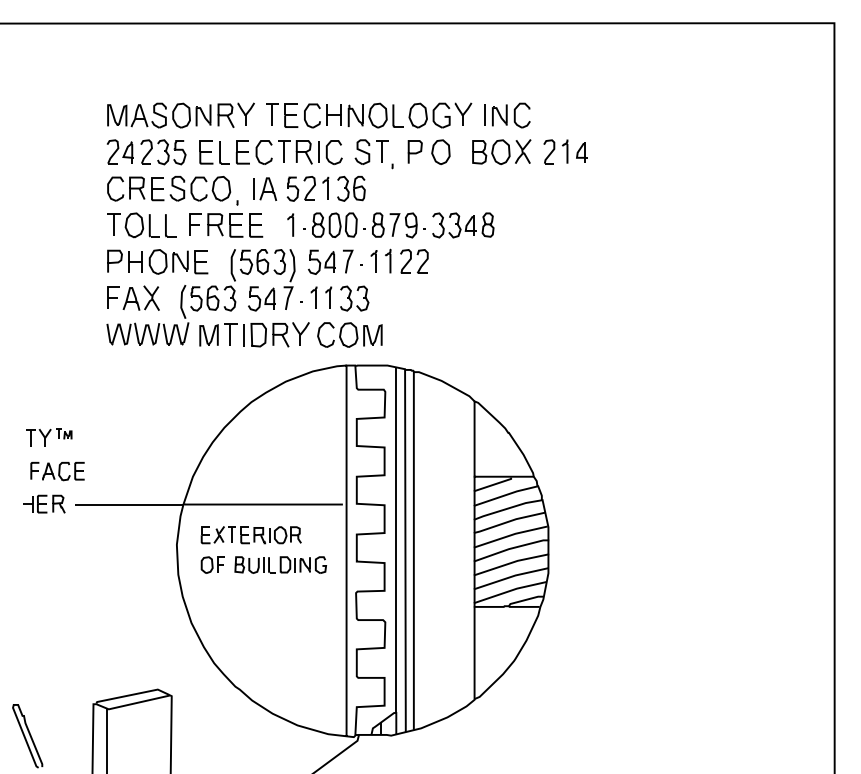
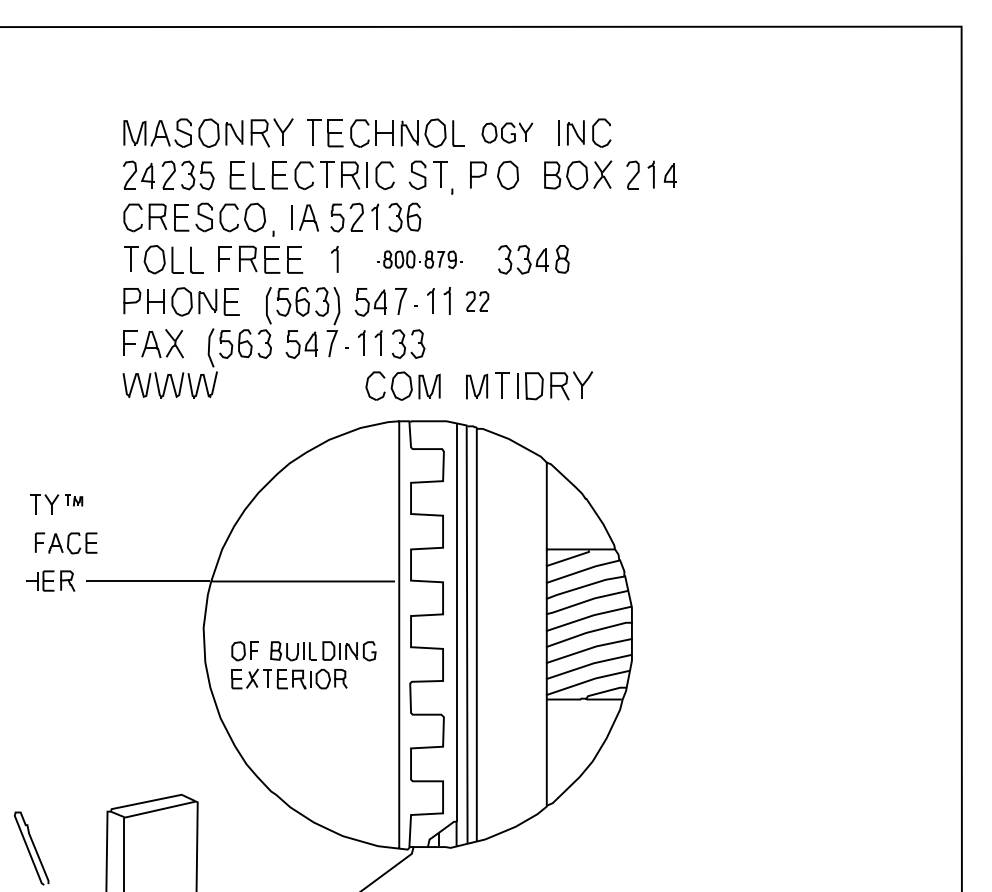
part: (440, 115) -> (507, 133), size x0.7
part: (364, 225) -> (419, 259), size x0.6
part: (414, 261) -> (477, 301), size x0.7
part: (254, 334) -> (529, 385), moved
part: (250, 535) -> (288, 679), moved

